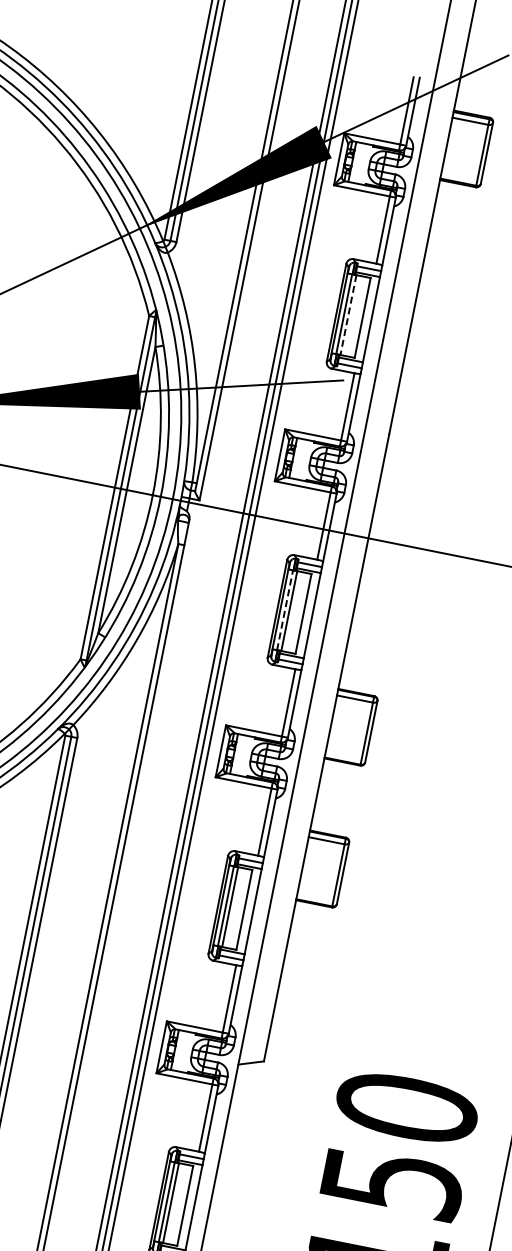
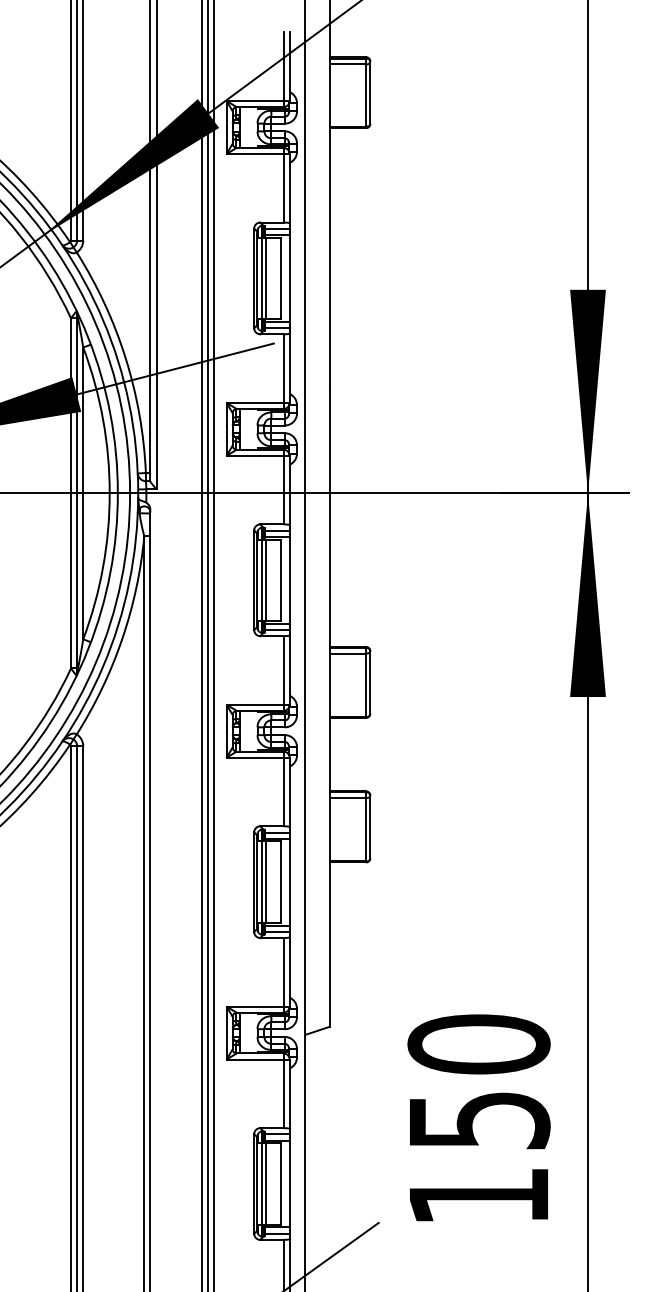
line: (348, 315) -> (266, 278), dashed -> solid
line: (284, 610) -> (261, 580), dashed -> solid

